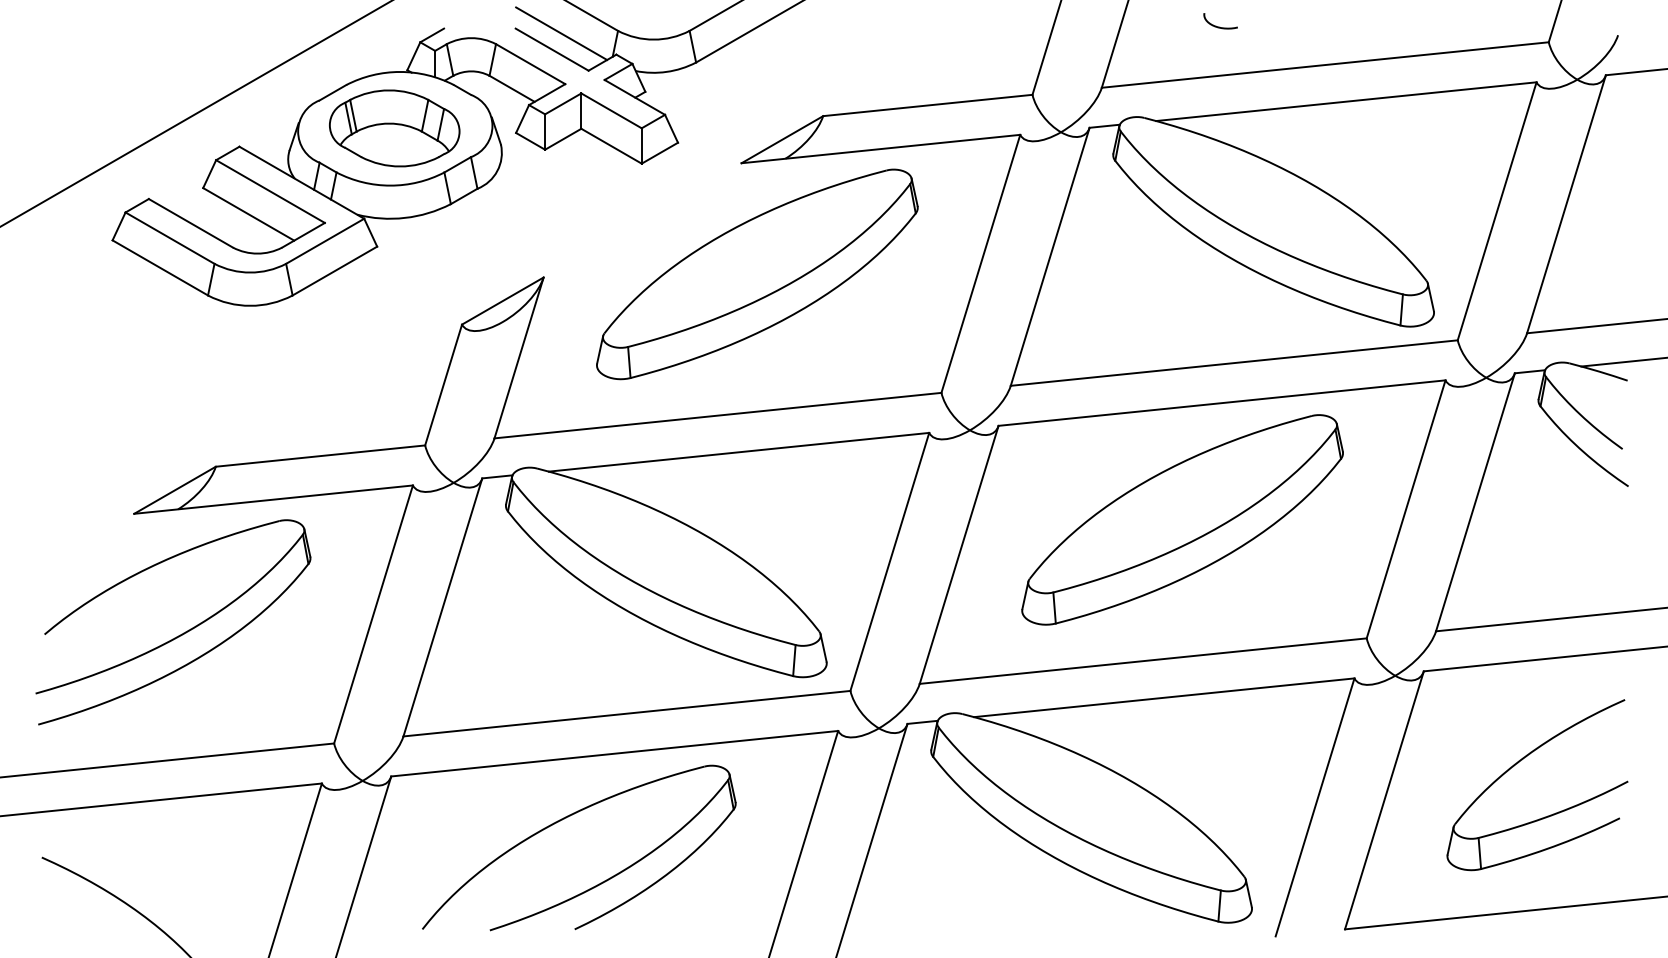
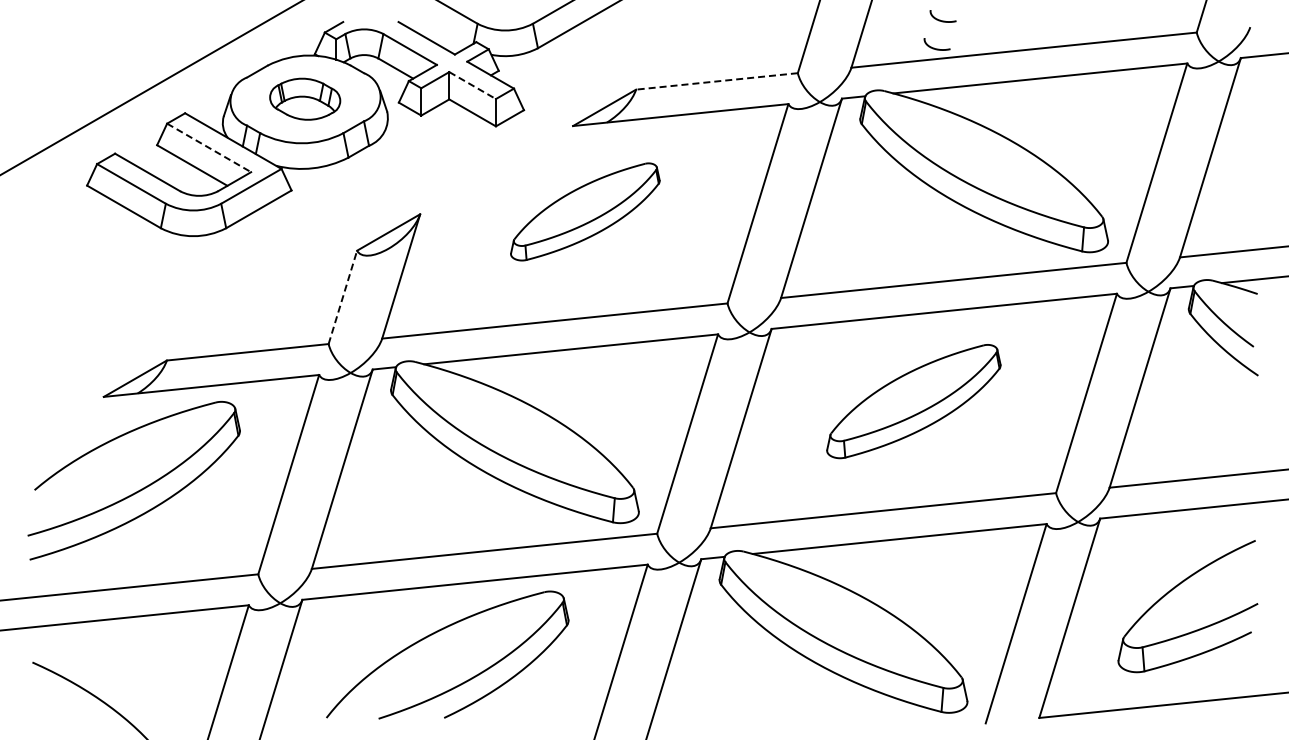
line: (560, 33) -> (433, 25), removed
curve: (1209, 61) -> (934, 47), added
line: (927, 105) -> (716, 81), solid -> dashed
line: (611, 110) -> (472, 85), solid -> dashed
part: (395, 128) -> (305, 99), size x0.7
line: (270, 191) -> (209, 147), solid -> dashed
part: (757, 273) -> (585, 211), size x0.6
line: (443, 385) -> (342, 297), solid -> dashed
part: (1182, 519) -> (913, 401), size x0.7

